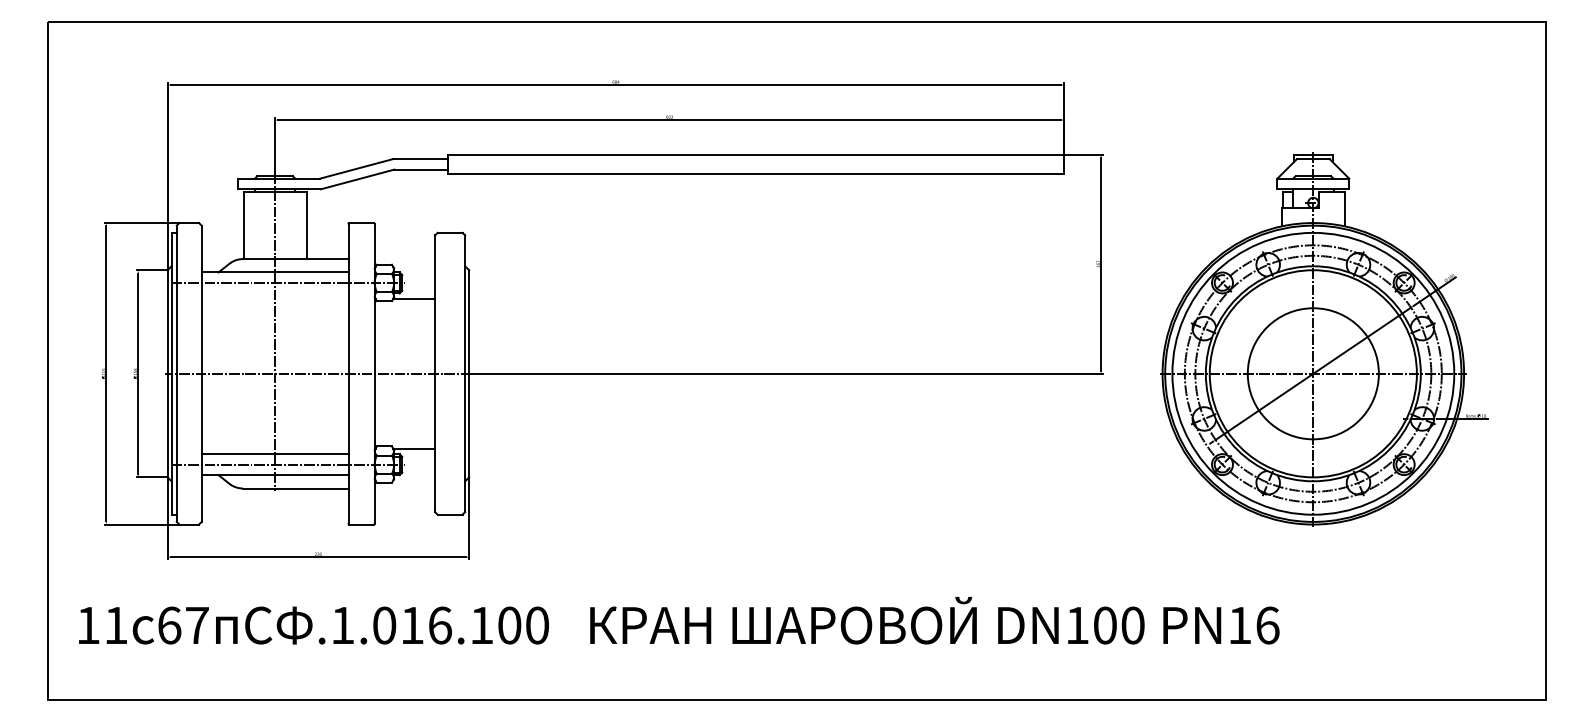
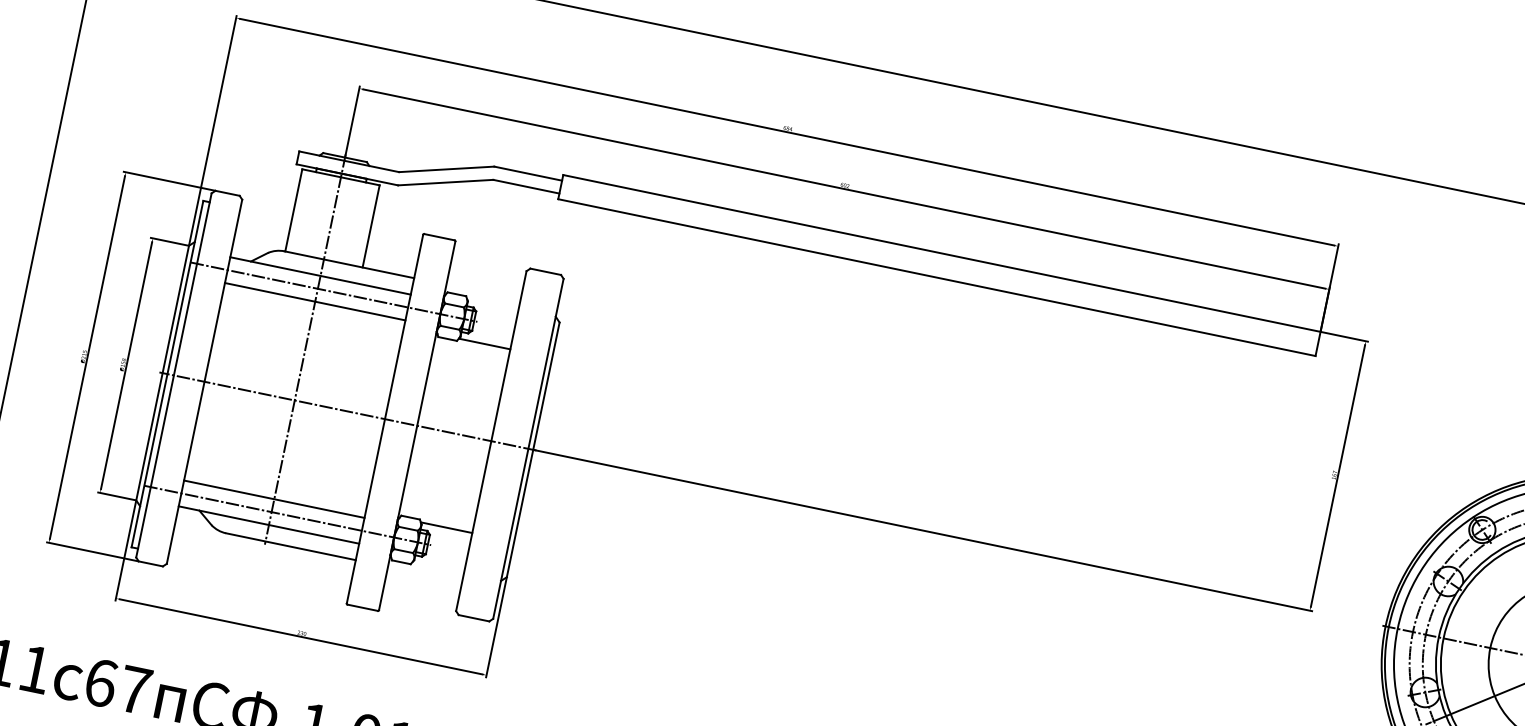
line: (274, 293) -> (314, 301), added

